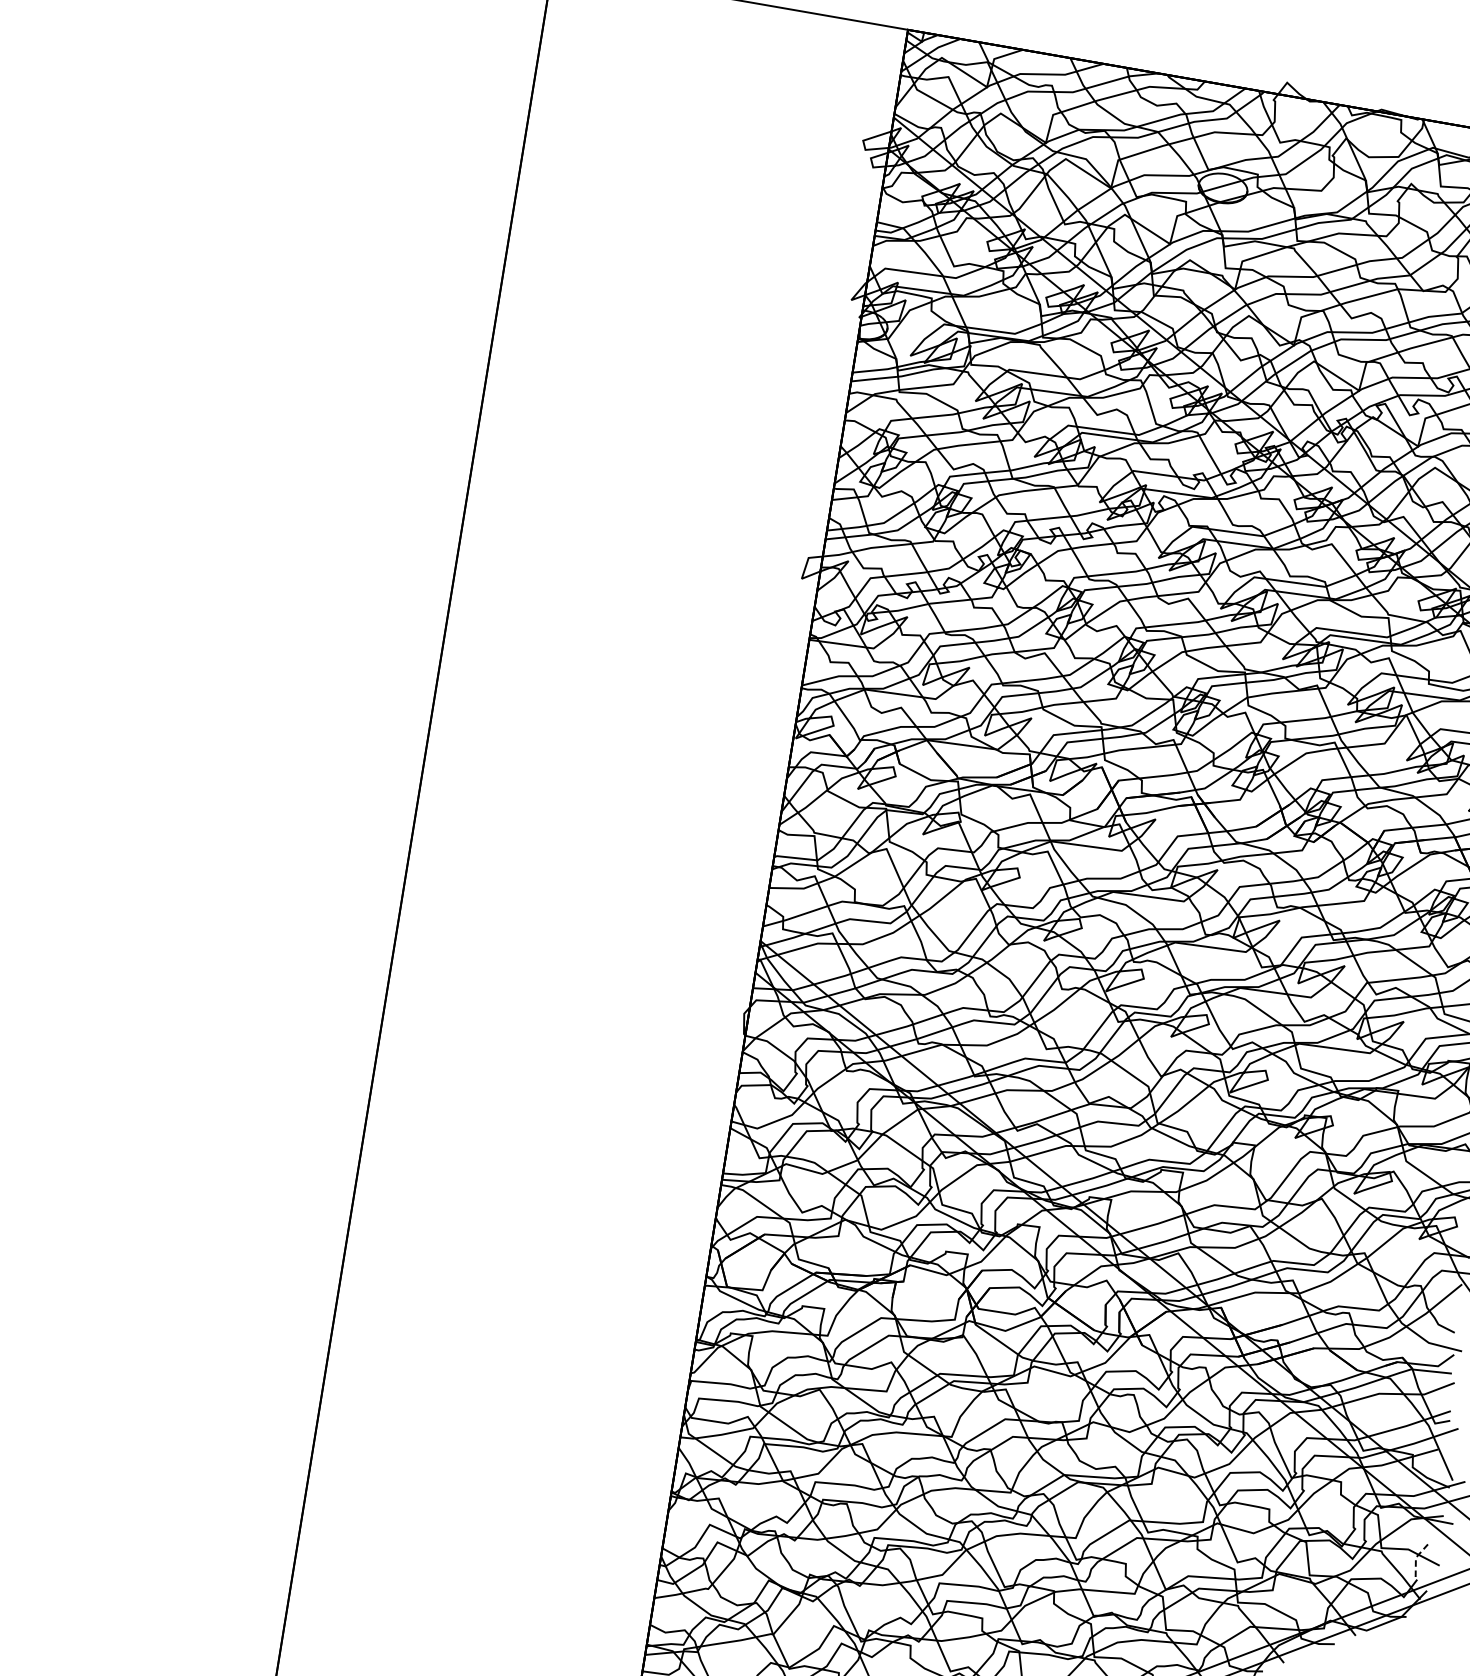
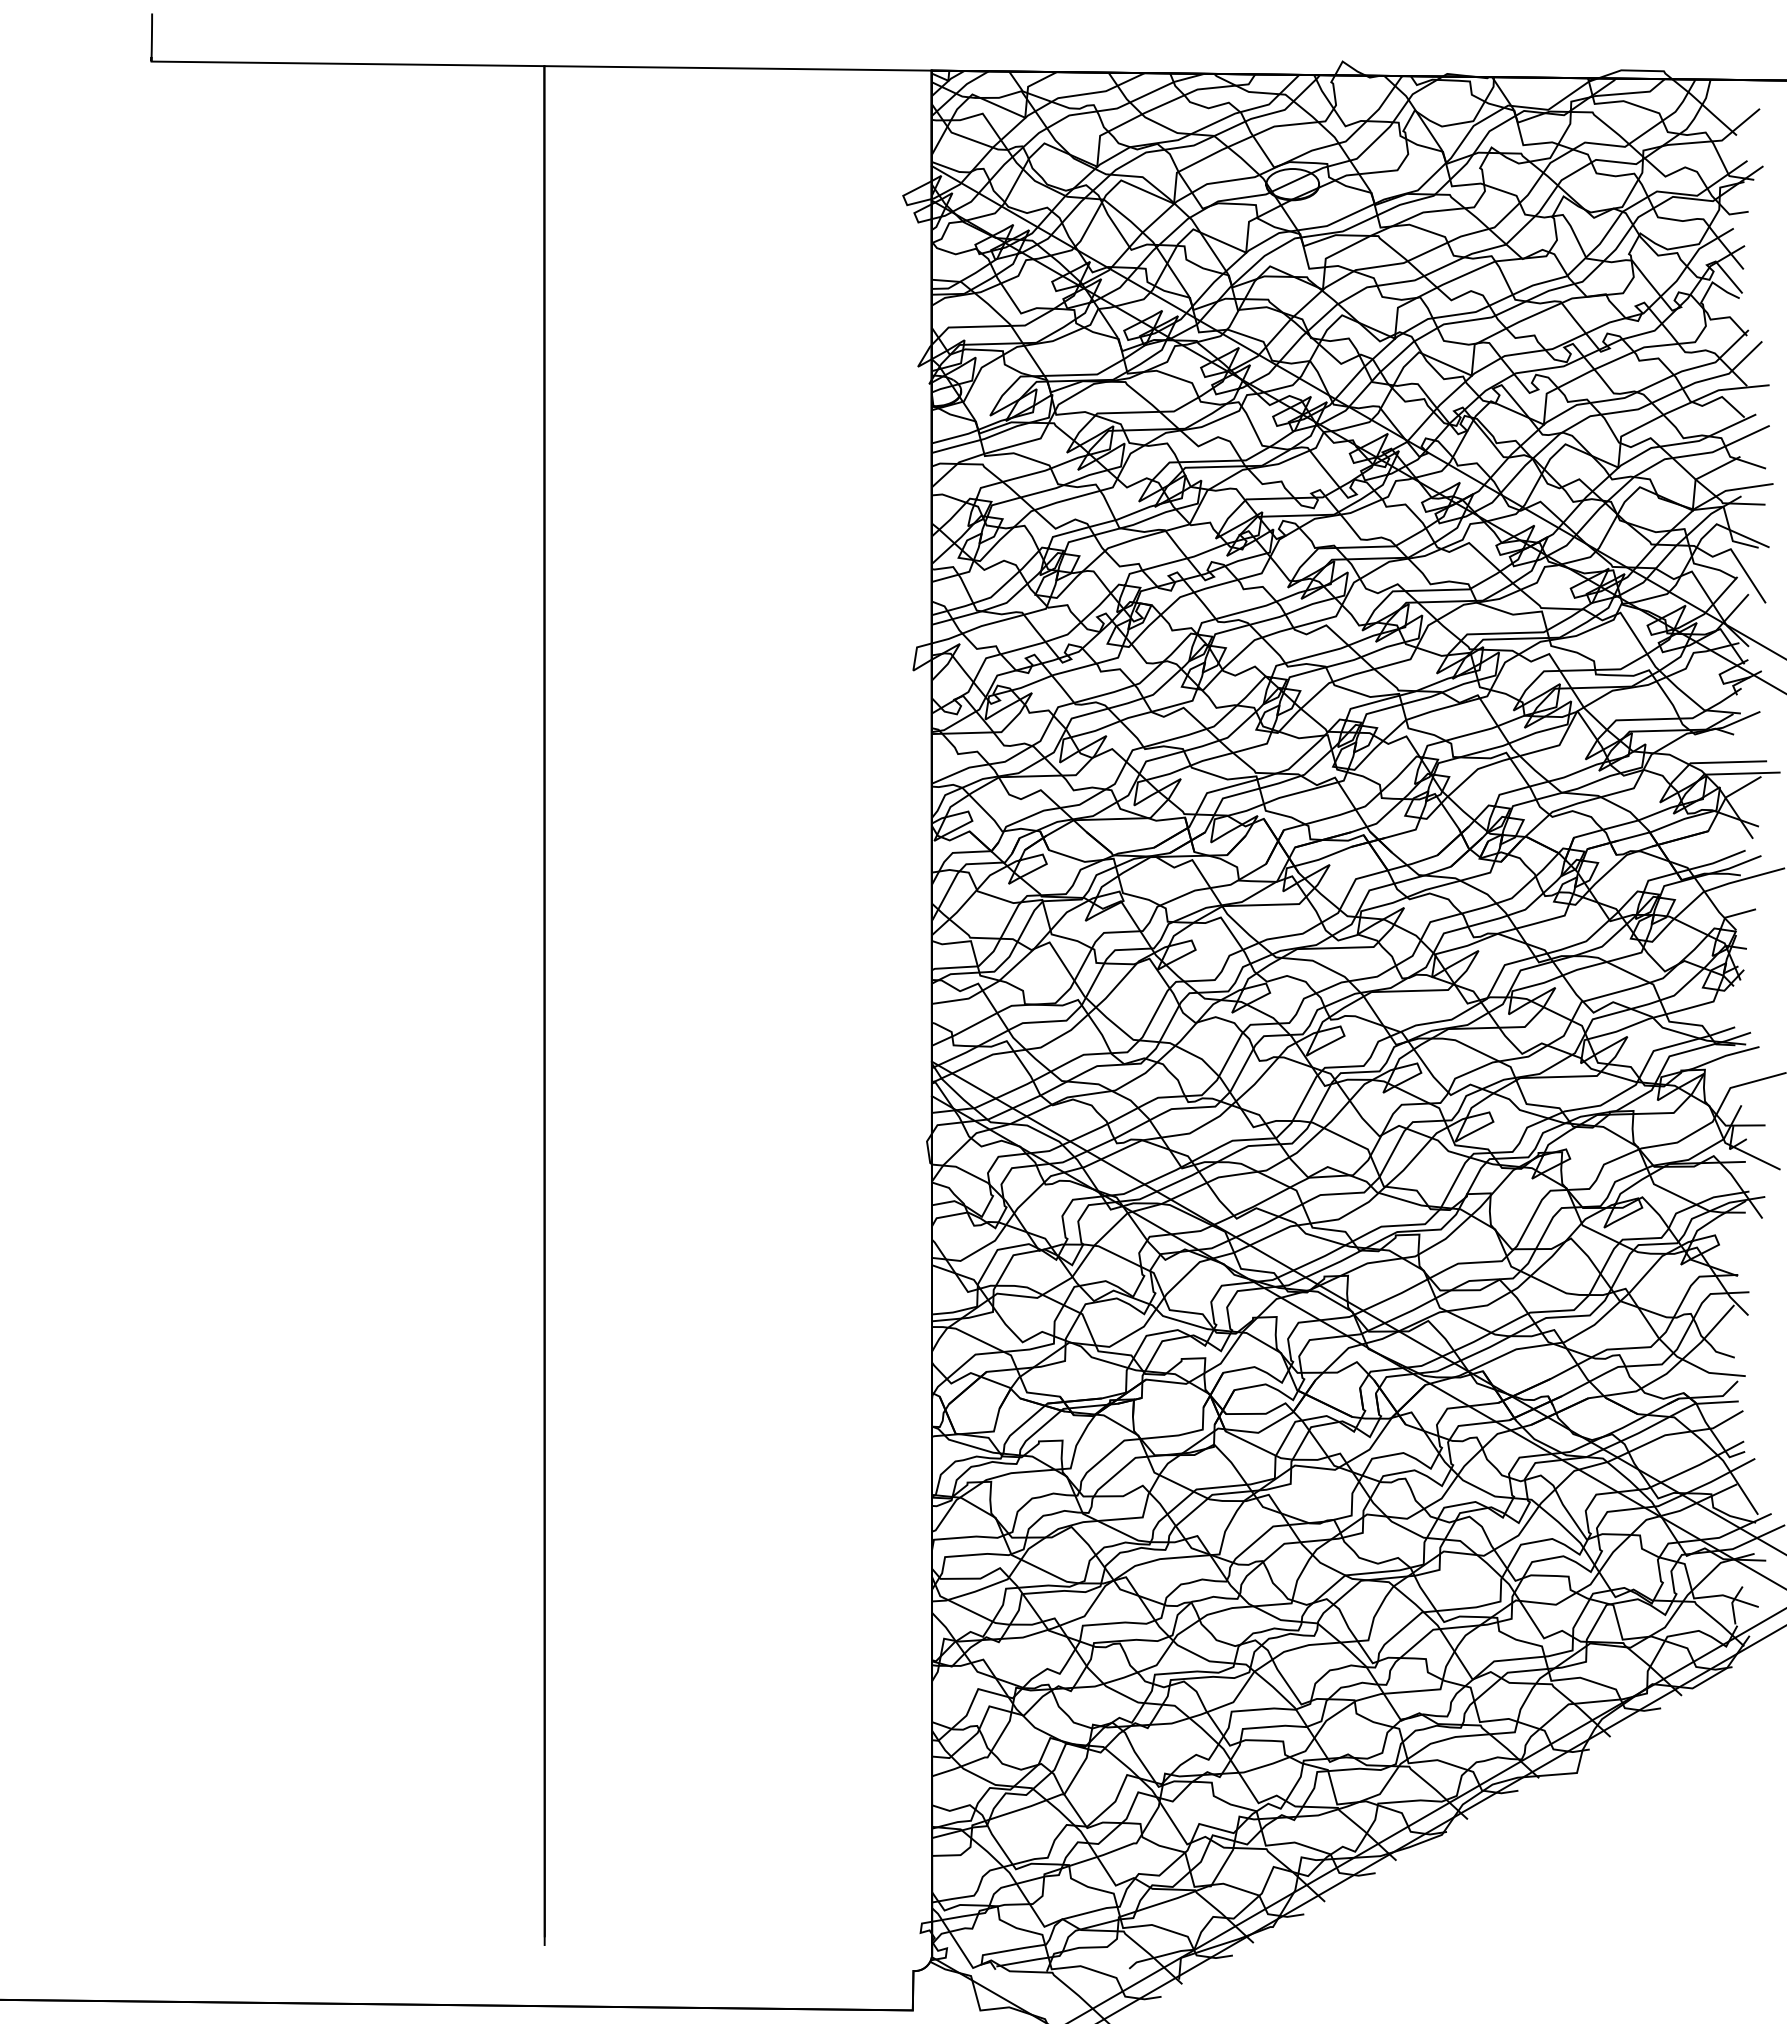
line: (1416, 1558) -> (1732, 1603), dashed -> solid

